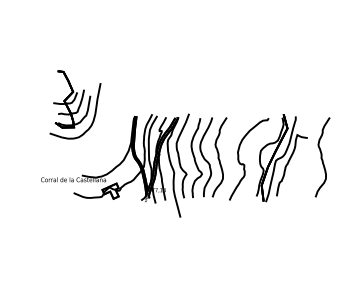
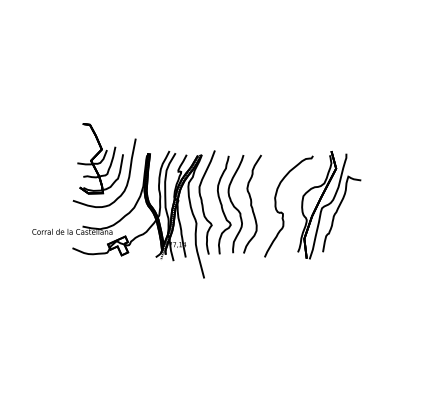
part: (75, 104) -> (104, 165), moved
curve: (322, 156) -> (379, 203), removed

